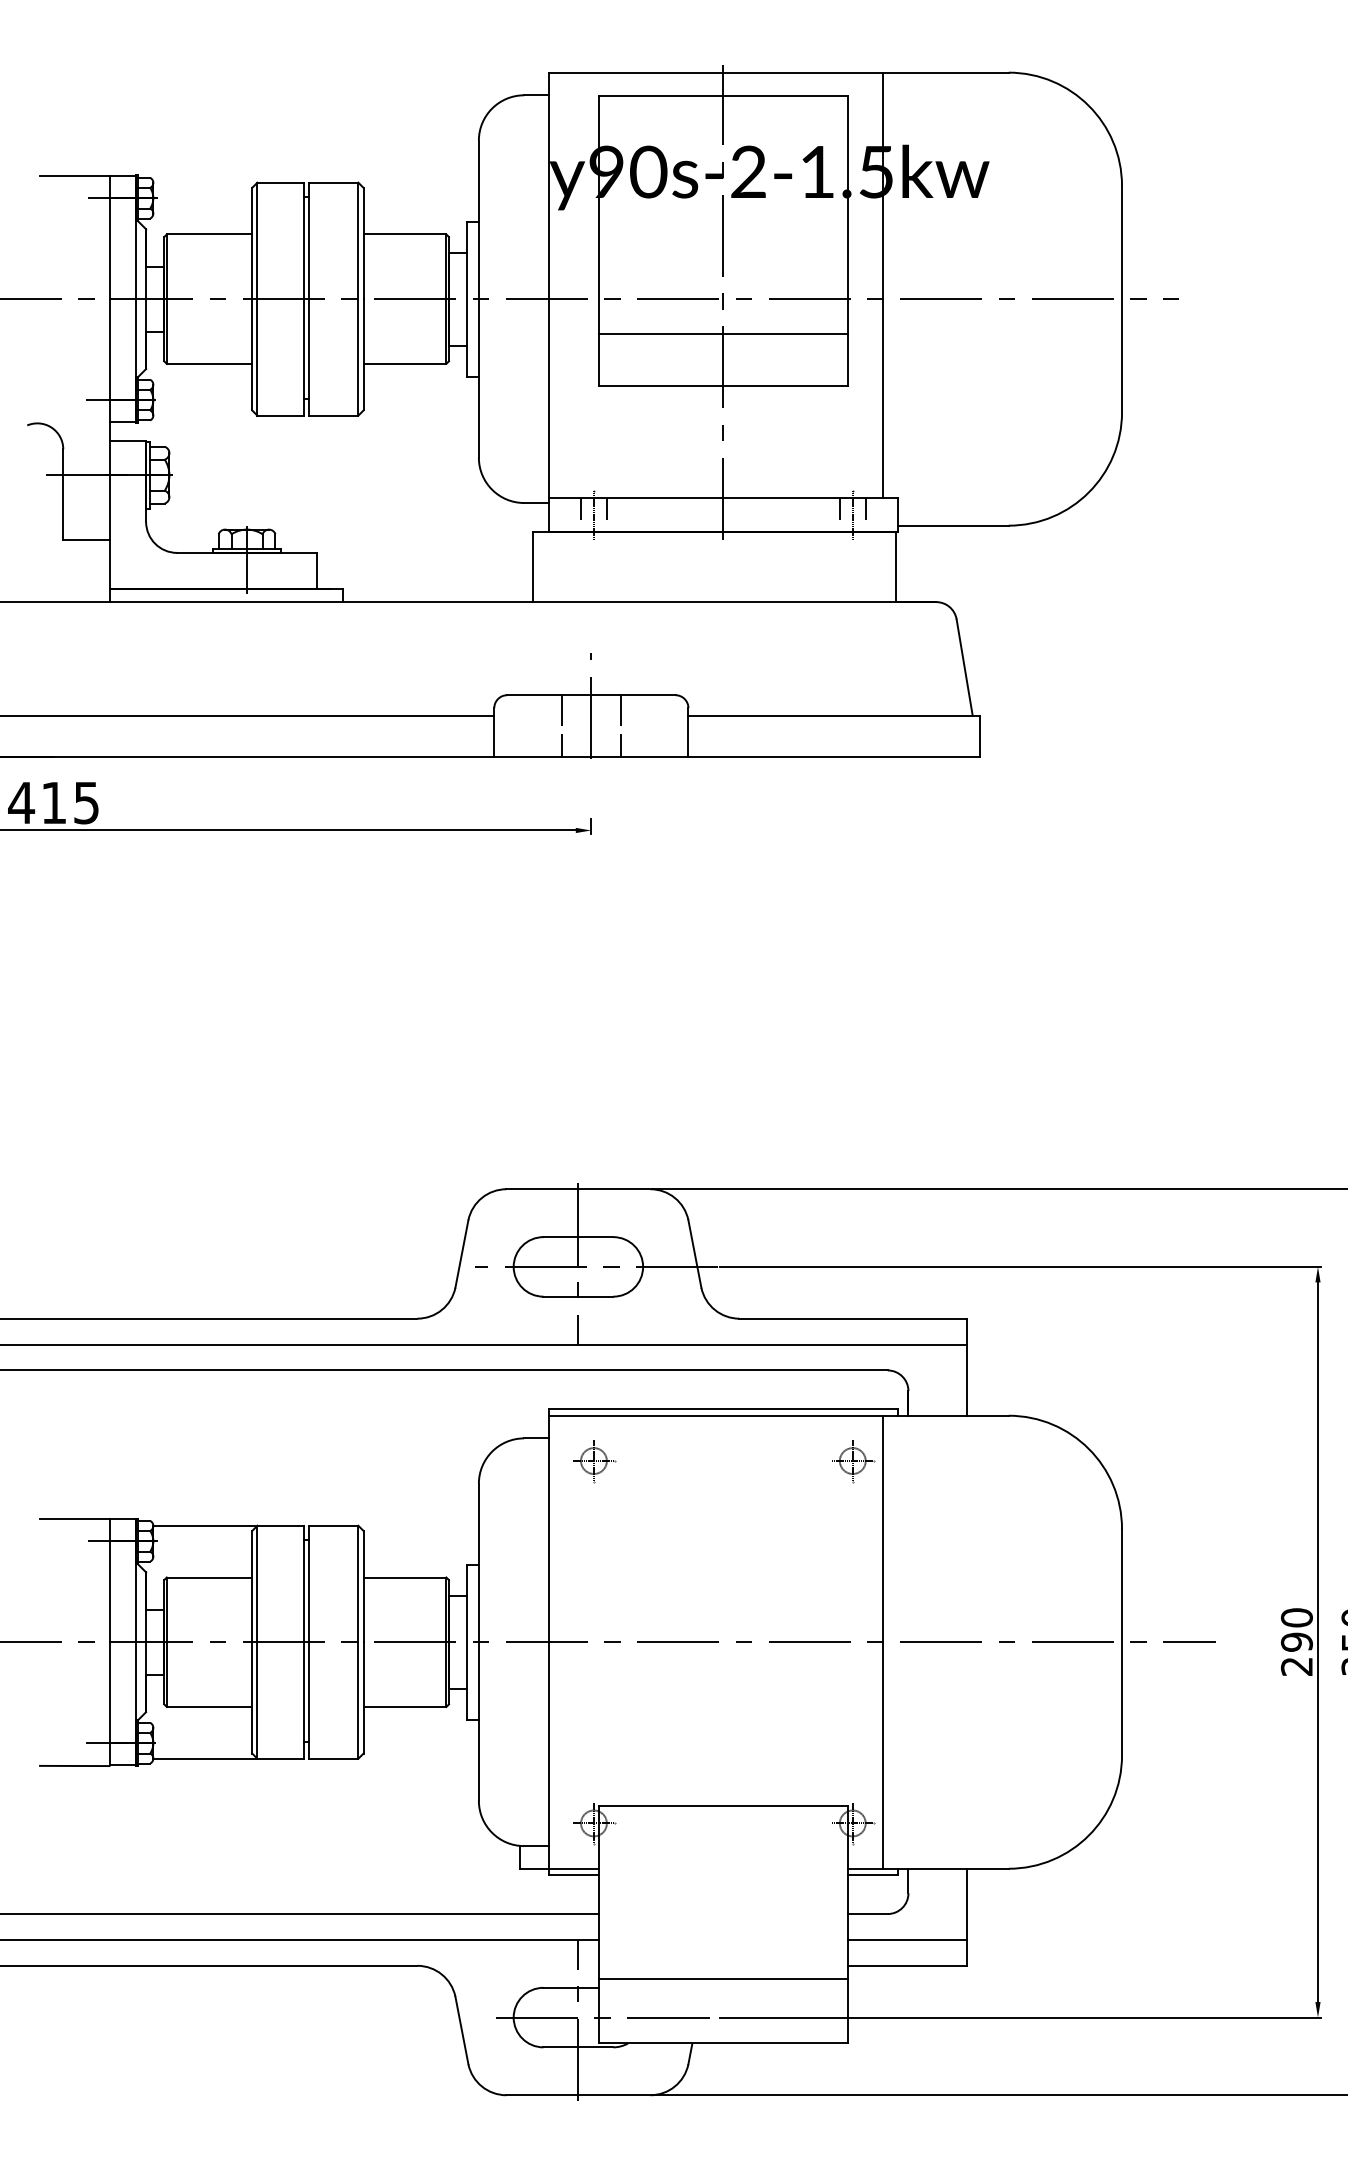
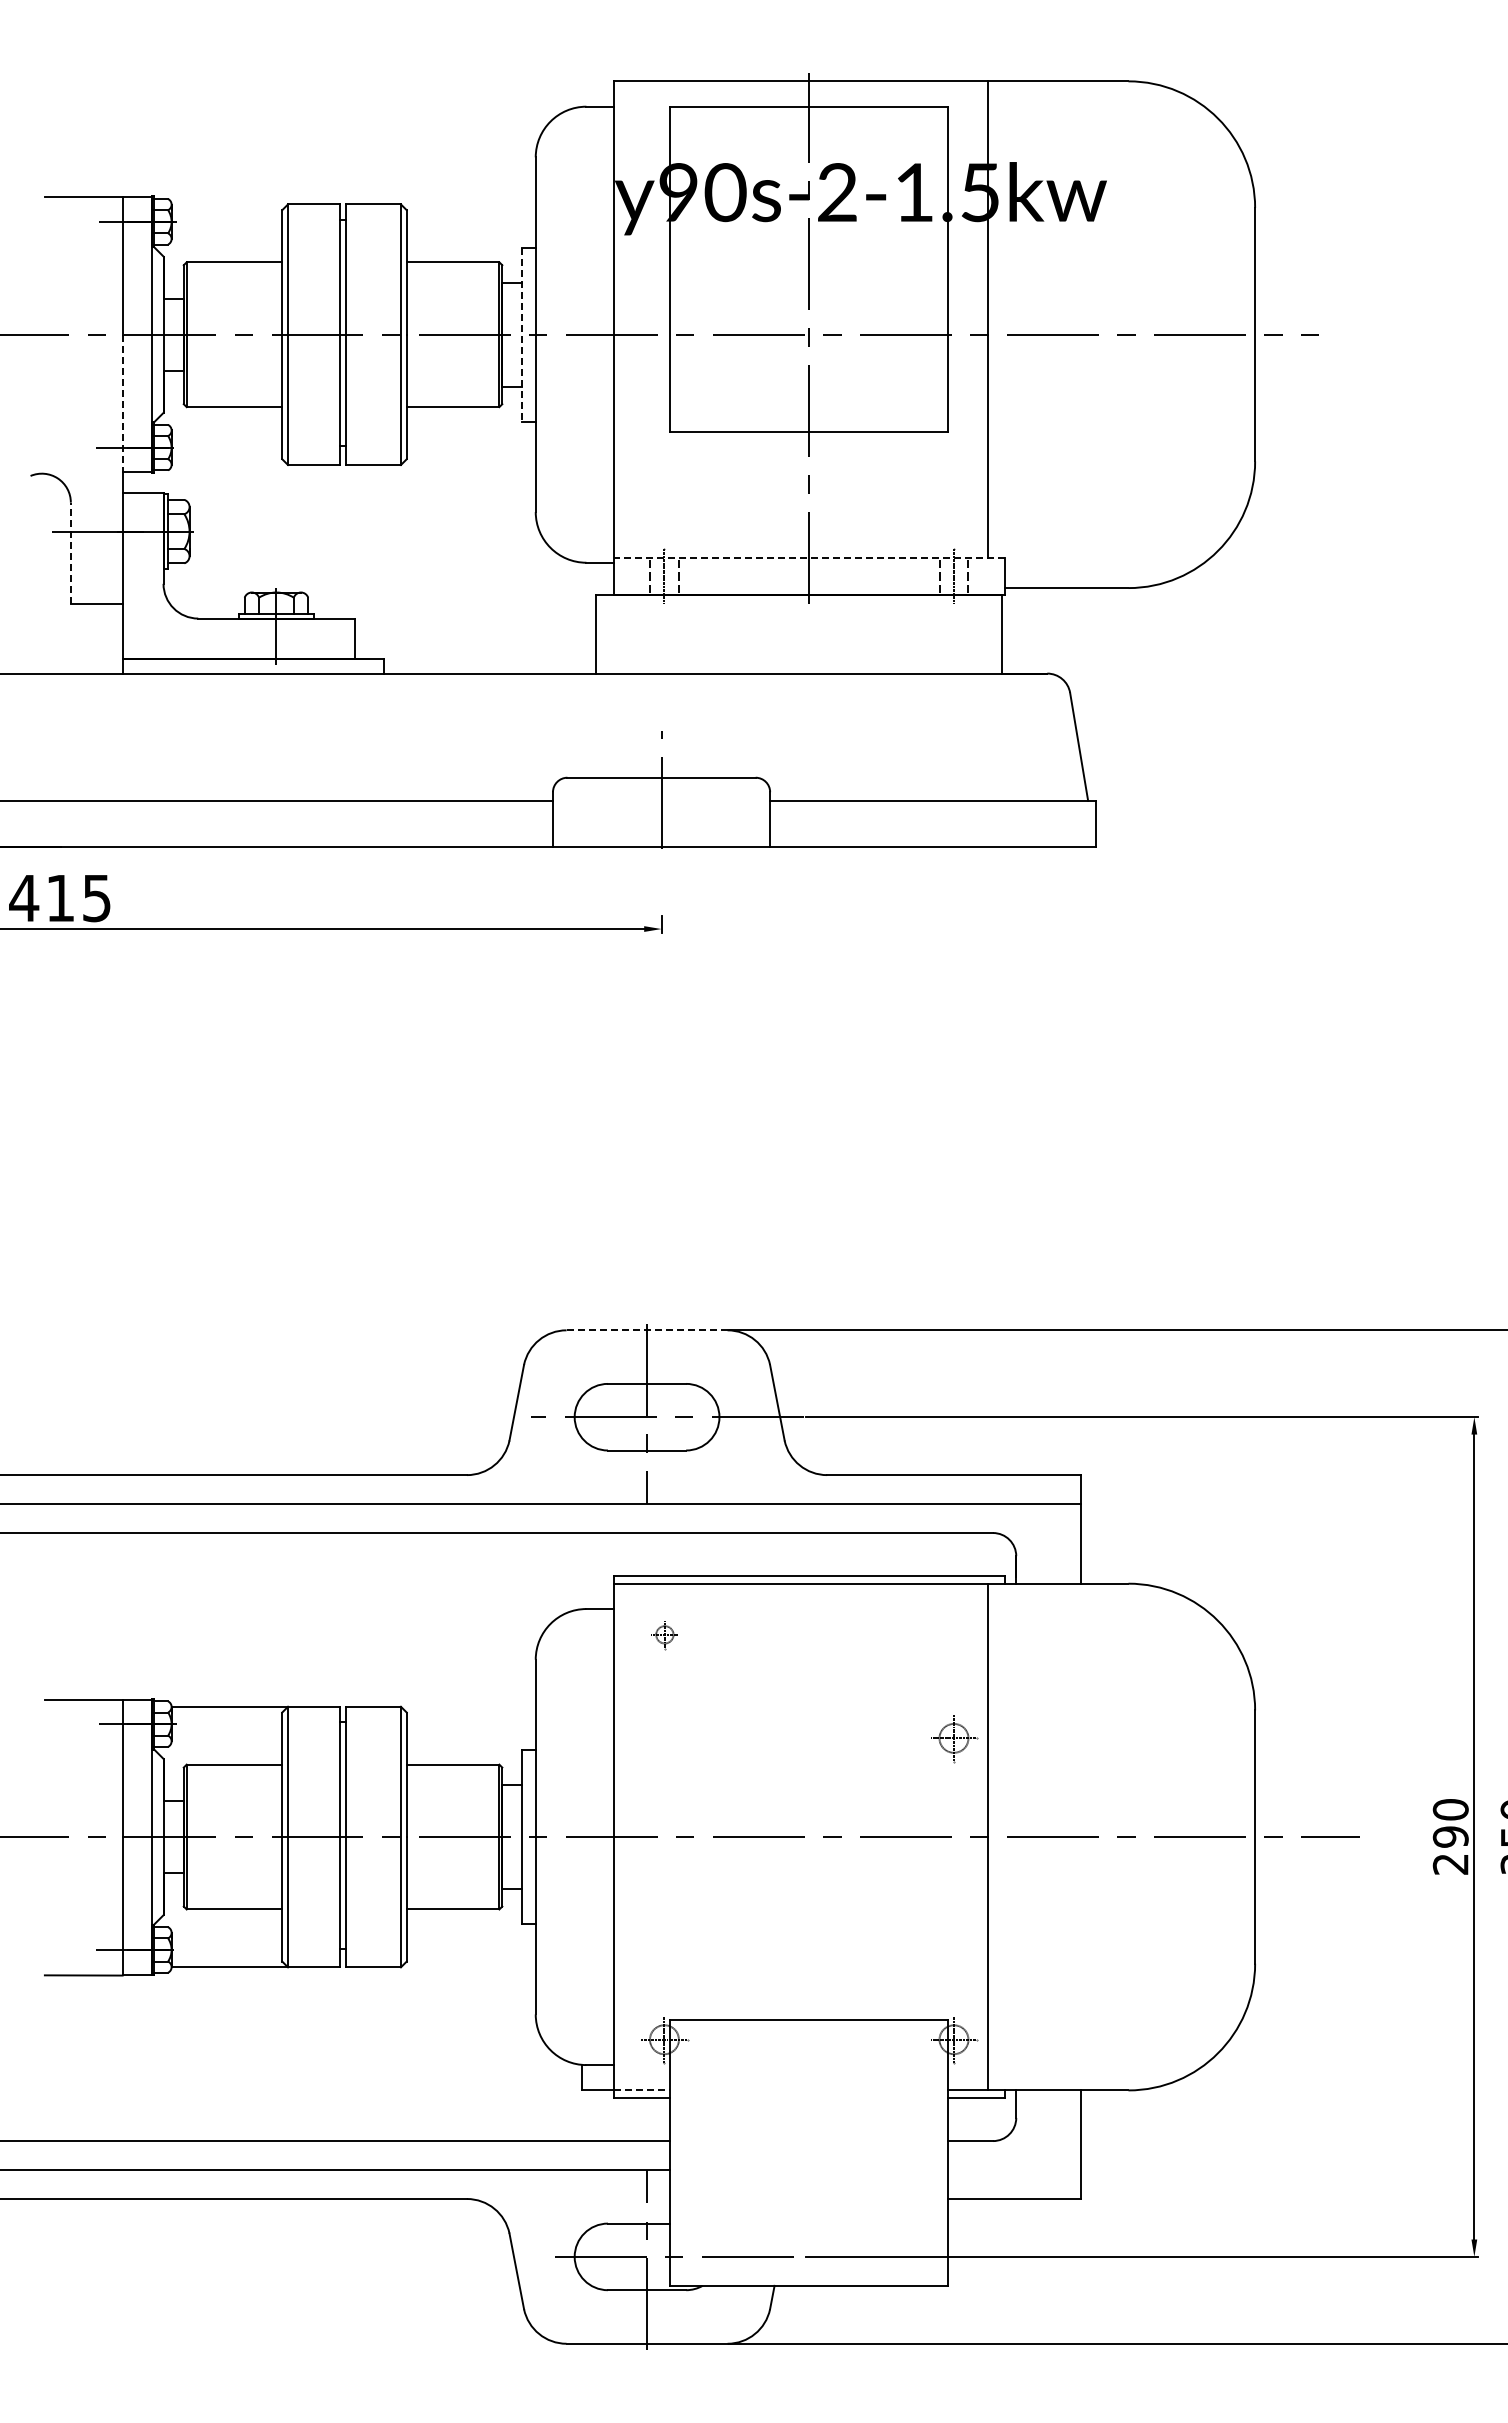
line: (467, 298) -> (522, 334), solid -> dashed
line: (723, 334) -> (809, 374), removed
line: (109, 360) -> (122, 403), solid -> dashed
line: (62, 494) -> (70, 553), solid -> dashed
line: (722, 498) -> (808, 557), solid -> dashed
line: (561, 726) -> (628, 812), removed
line: (620, 726) -> (694, 812), removed
line: (578, 1189) -> (647, 1330), solid -> dashed
part: (594, 1462) -> (665, 1635), size x0.6
part: (853, 1462) -> (954, 1739), moved
line: (574, 1868) -> (642, 2090), solid -> dashed
line: (906, 1940) -> (1014, 2170), removed
line: (723, 1979) -> (809, 2214), removed

